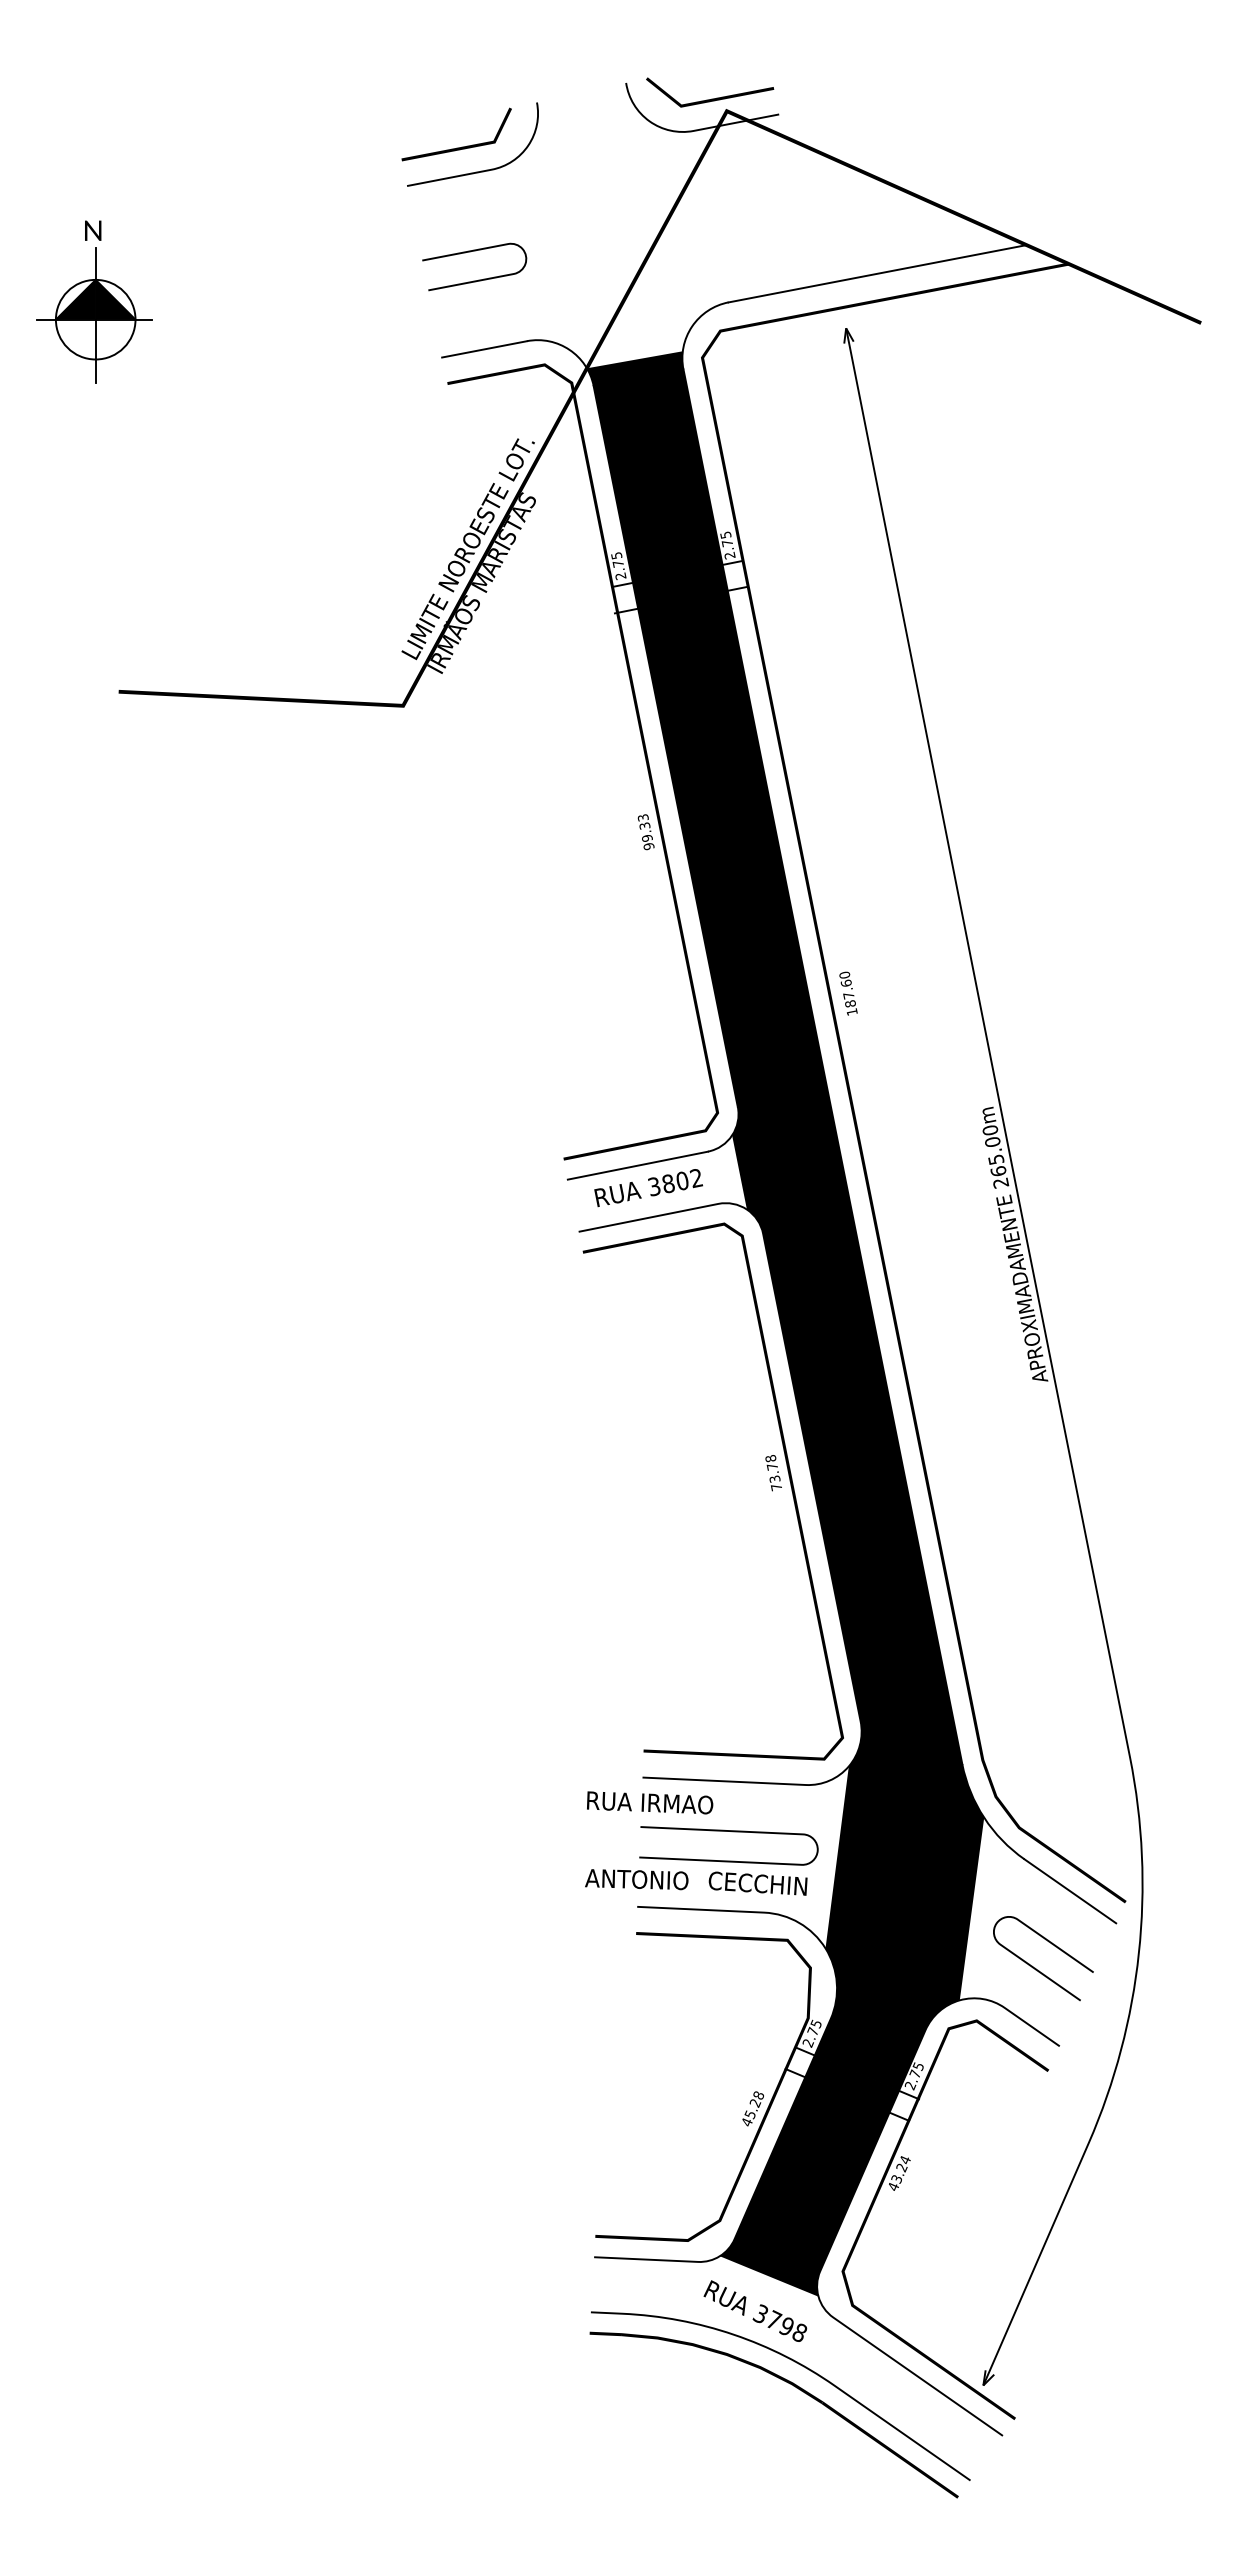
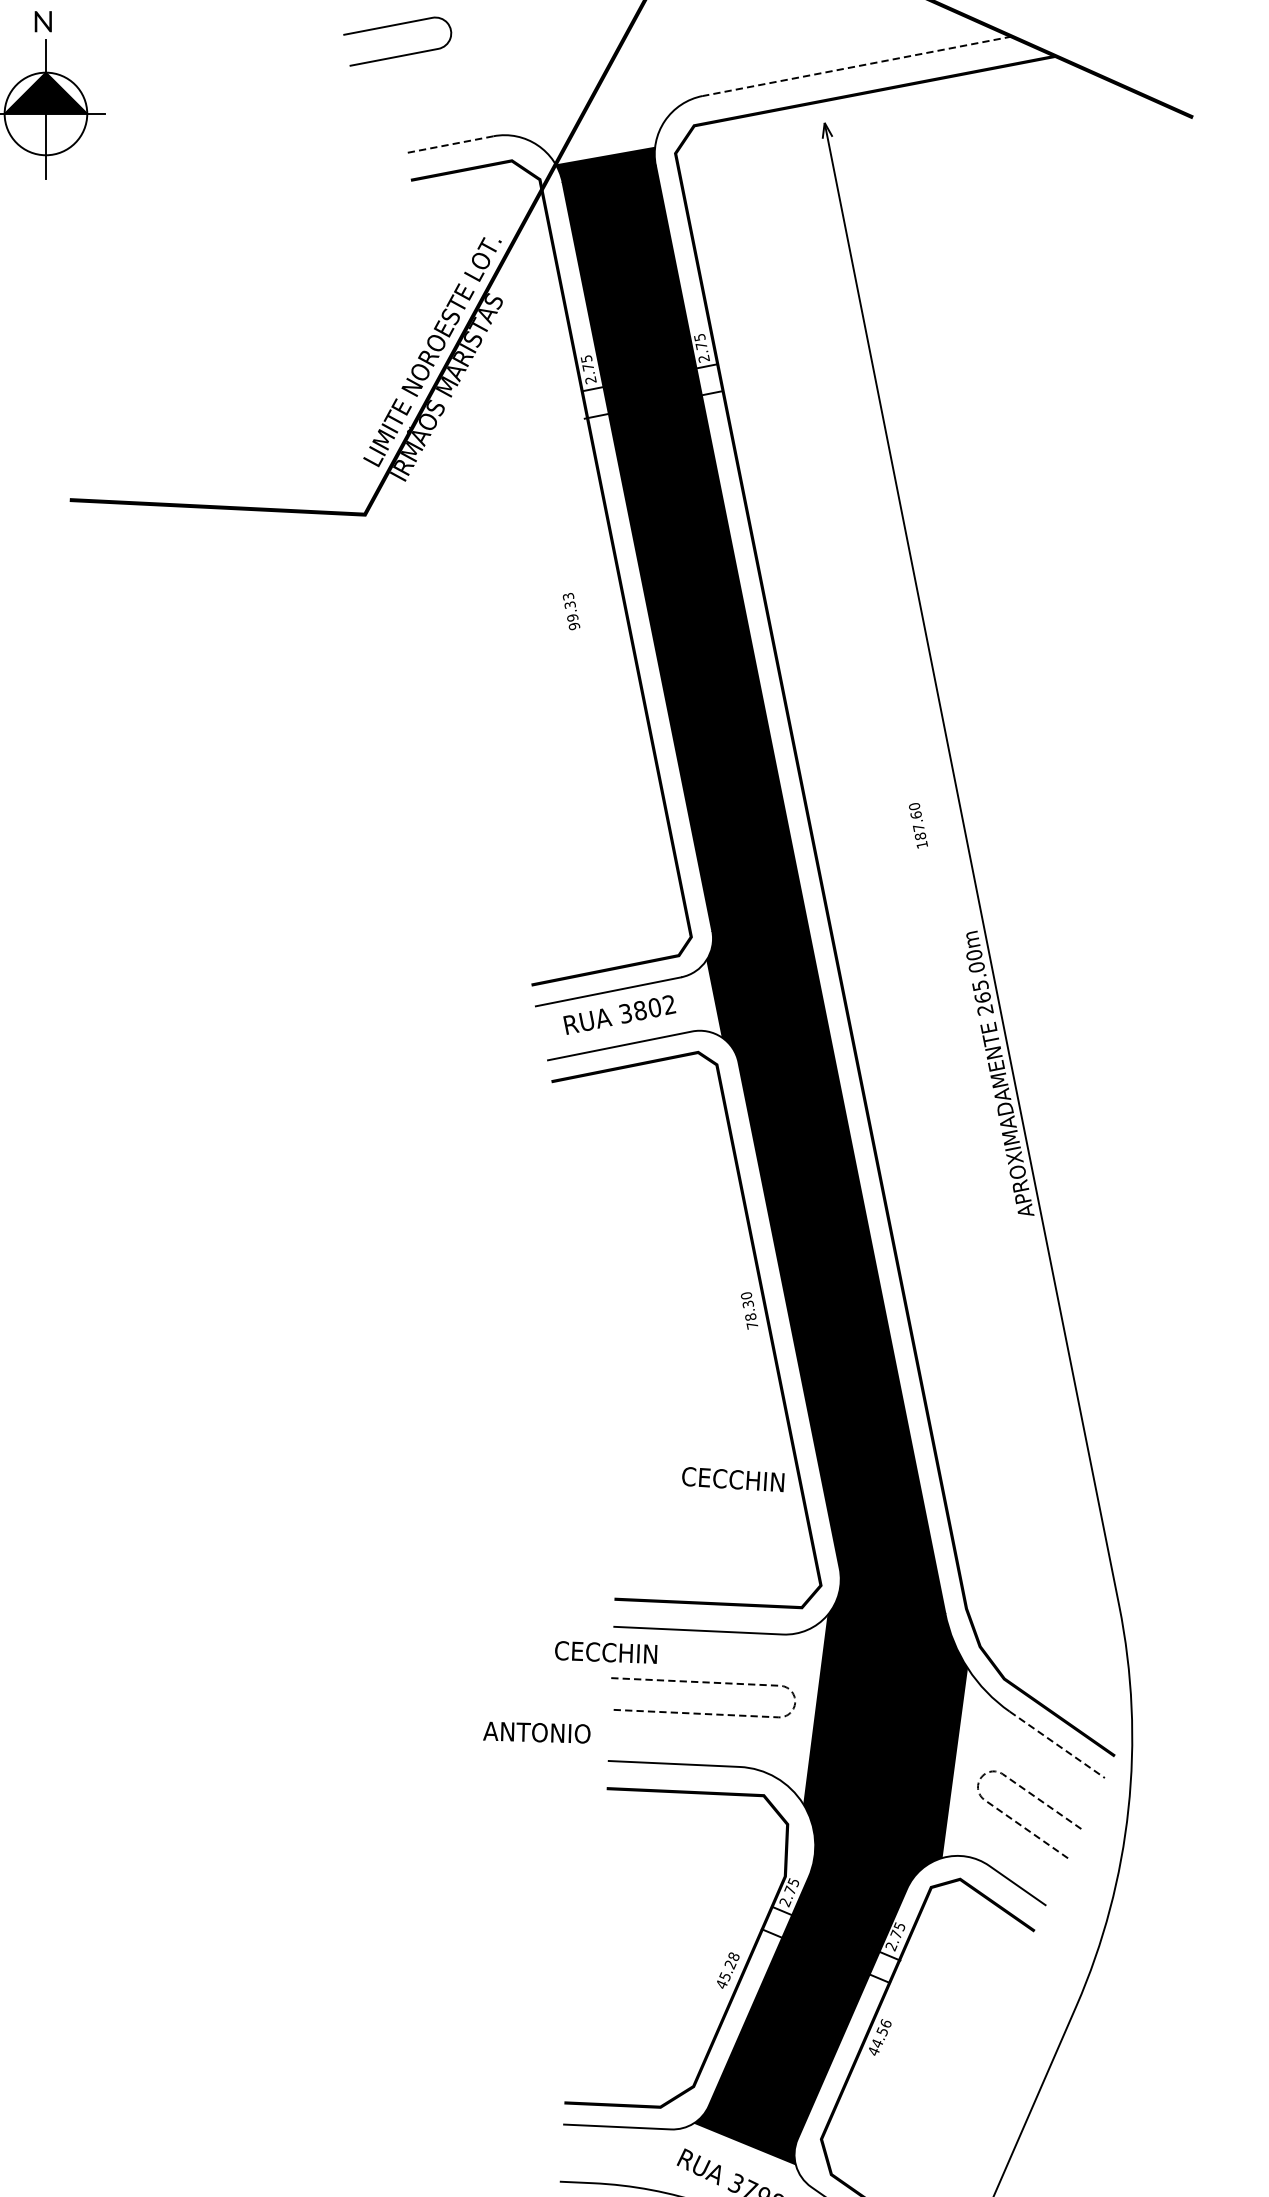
line: (877, 273) -> (857, 66), solid -> dashed
curve: (478, 279) -> (401, 54), moved
line: (484, 349) -> (449, 144), solid -> dashed
text: (645, 832) -> (570, 611), moved
text: (848, 993) -> (918, 825), moved
text: (772, 1468) -> (748, 1306), 73.78 -> 78.30
text: (649, 1802) -> (620, 1652), RUA IRMAO -> CECCHIN
line: (817, 1850) -> (794, 1702), solid -> dashed
text: (636, 1879) -> (536, 1732), moved
text: (757, 1883) -> (732, 1479), moved
line: (1070, 1891) -> (1057, 1745), solid -> dashed
line: (995, 1924) -> (979, 1779), solid -> dashed
text: (900, 2169) -> (881, 2033), 43.24 -> 44.56

